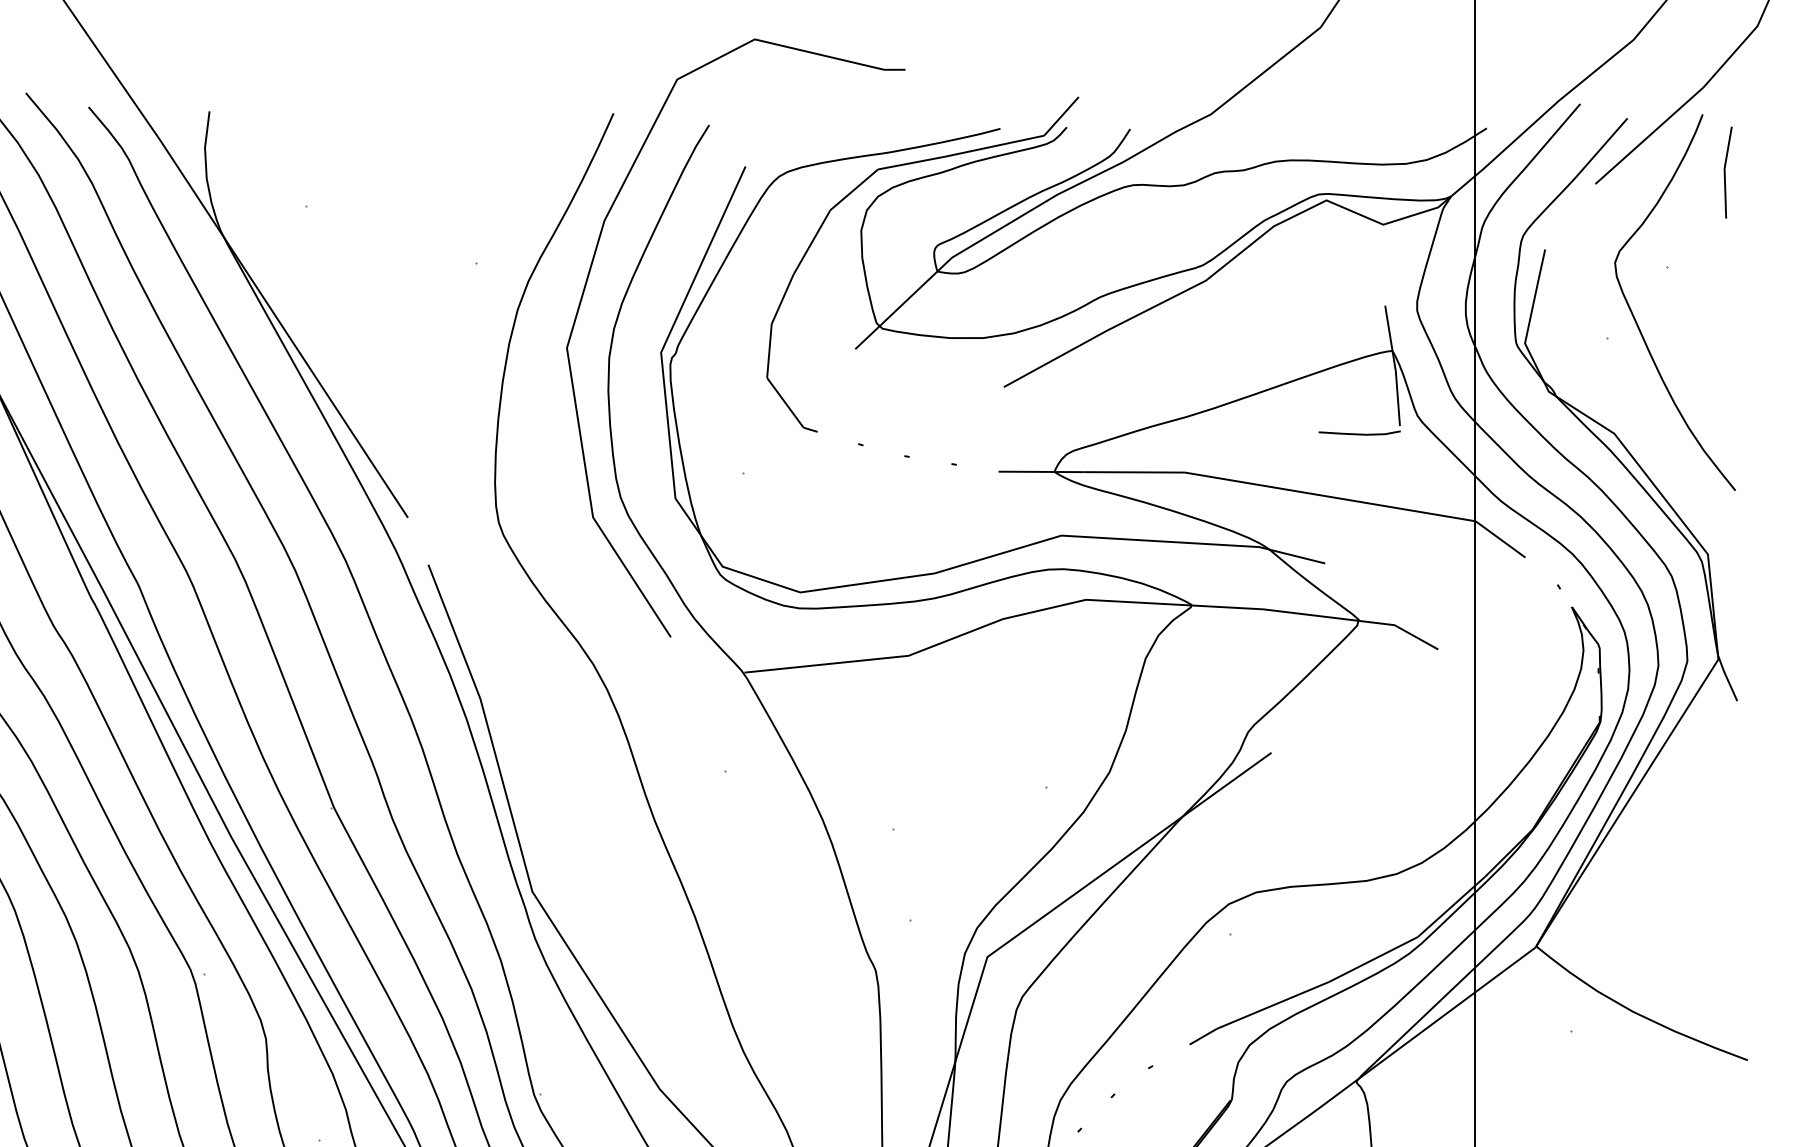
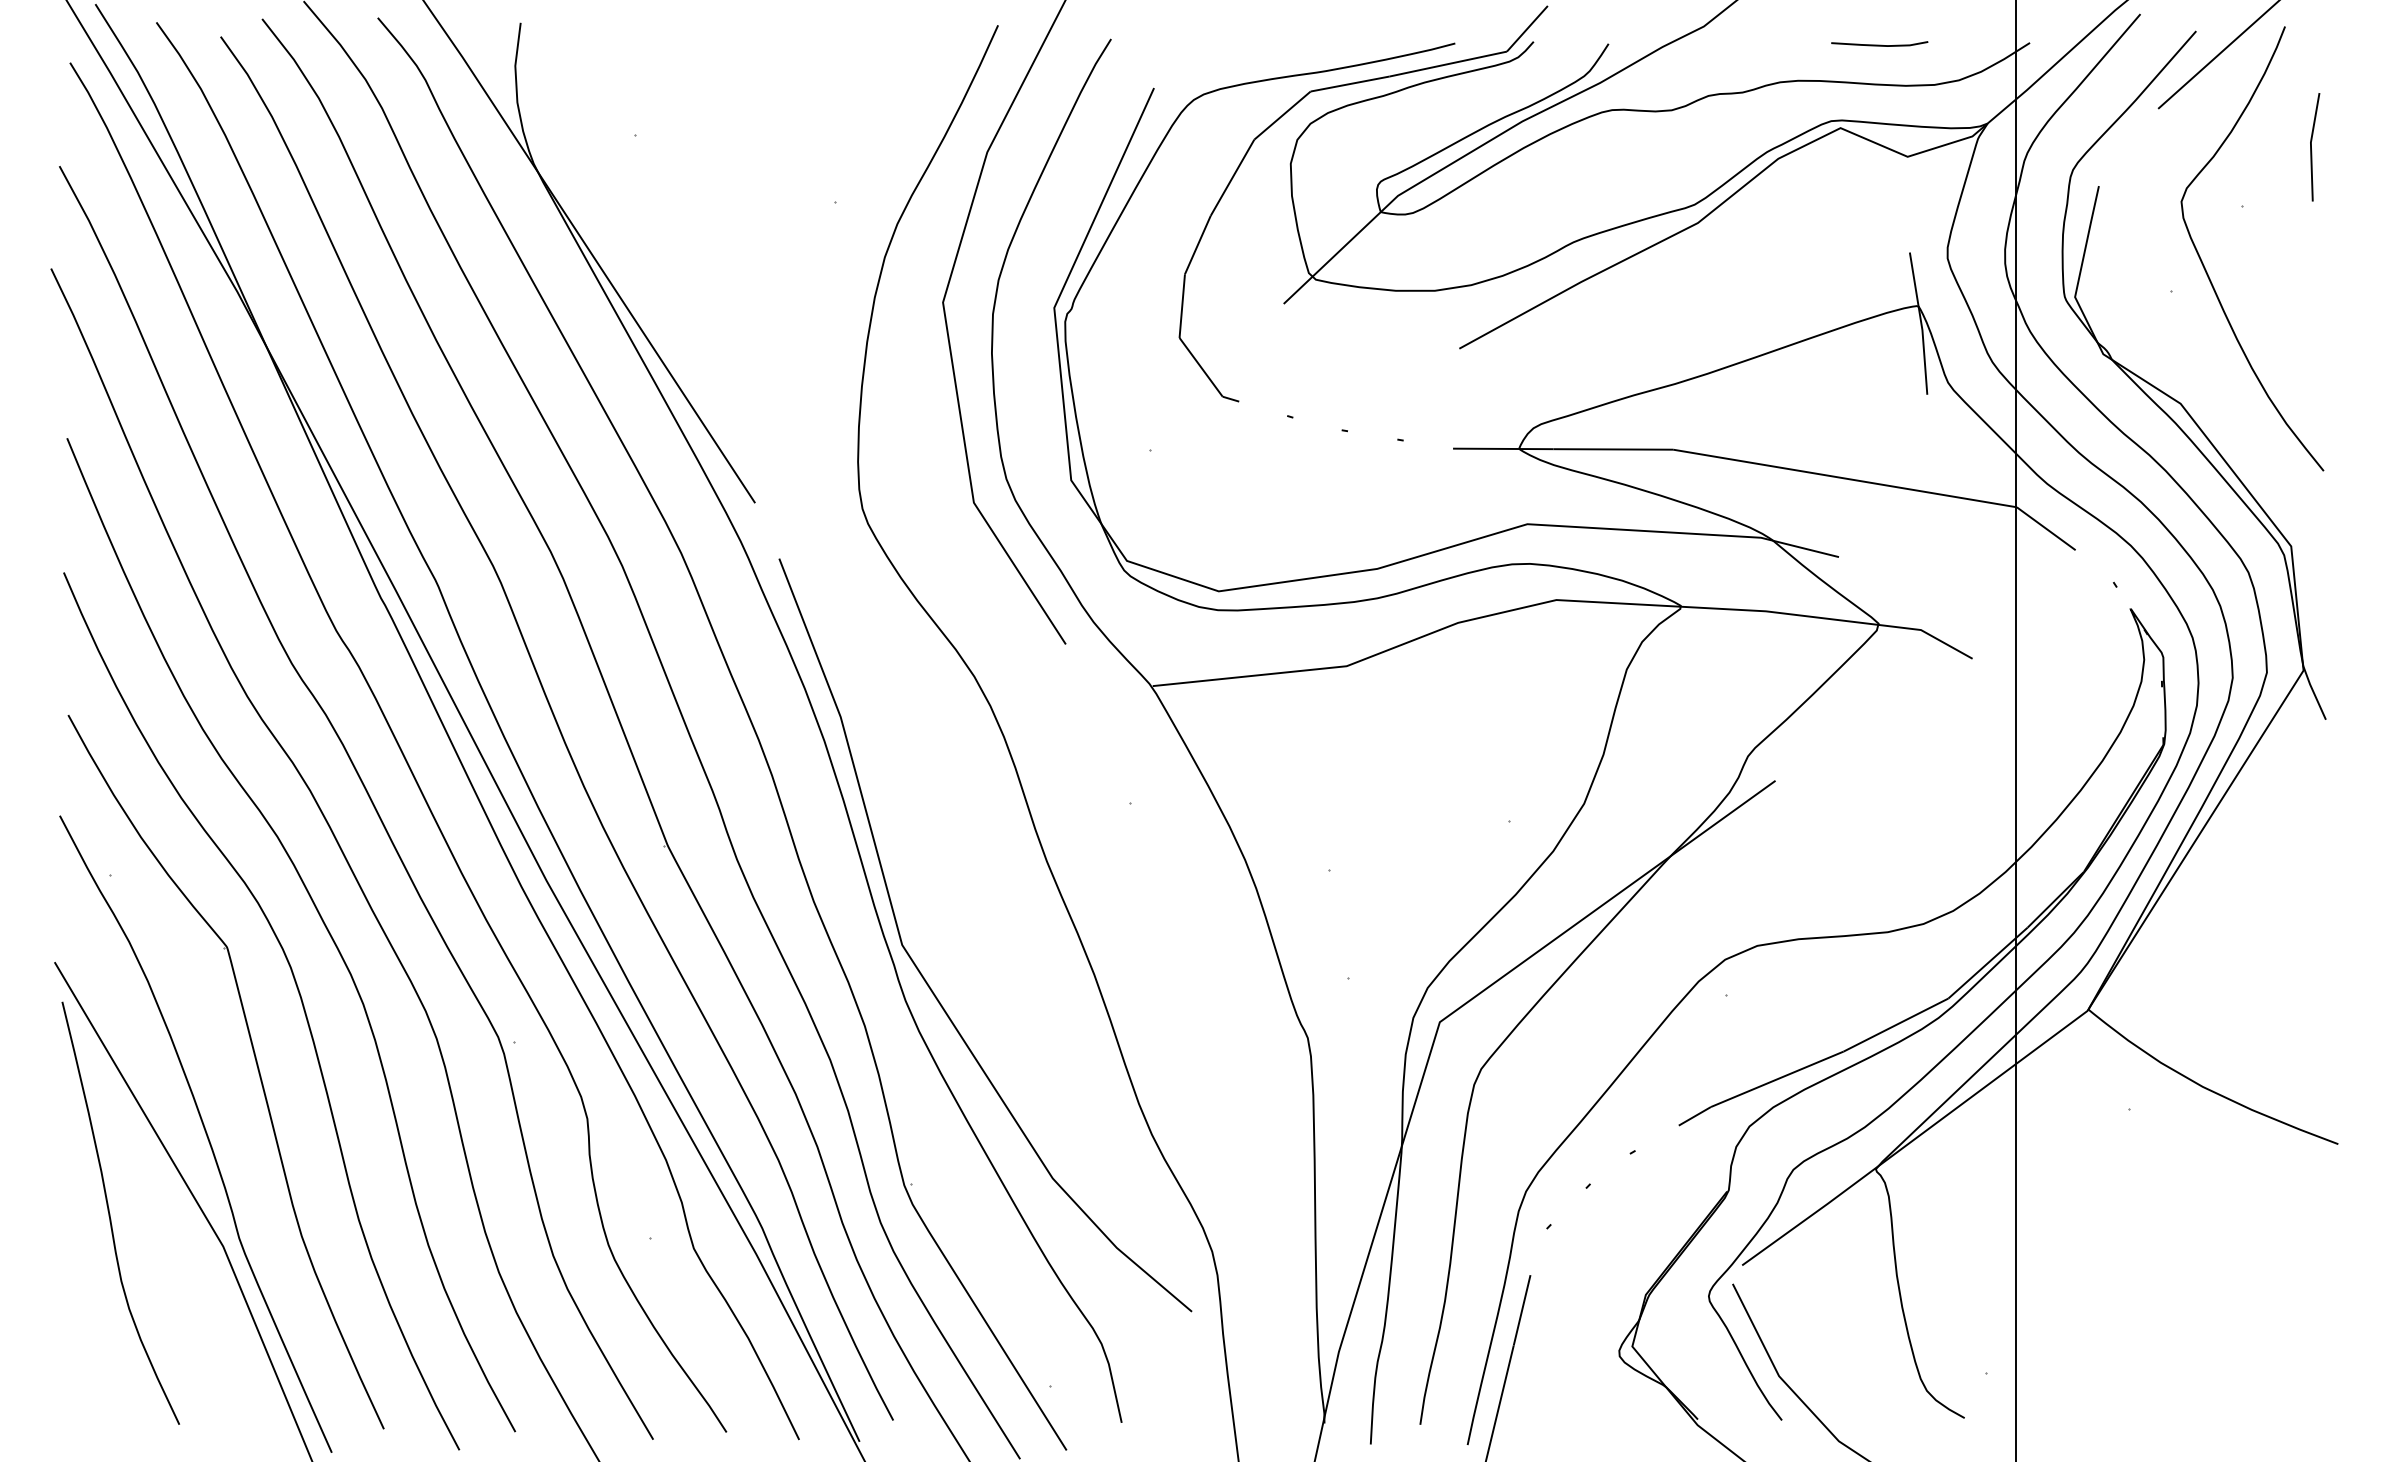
line: (1725, 172) -> (2311, 147), moved
line: (1359, 433) -> (1879, 44), moved

